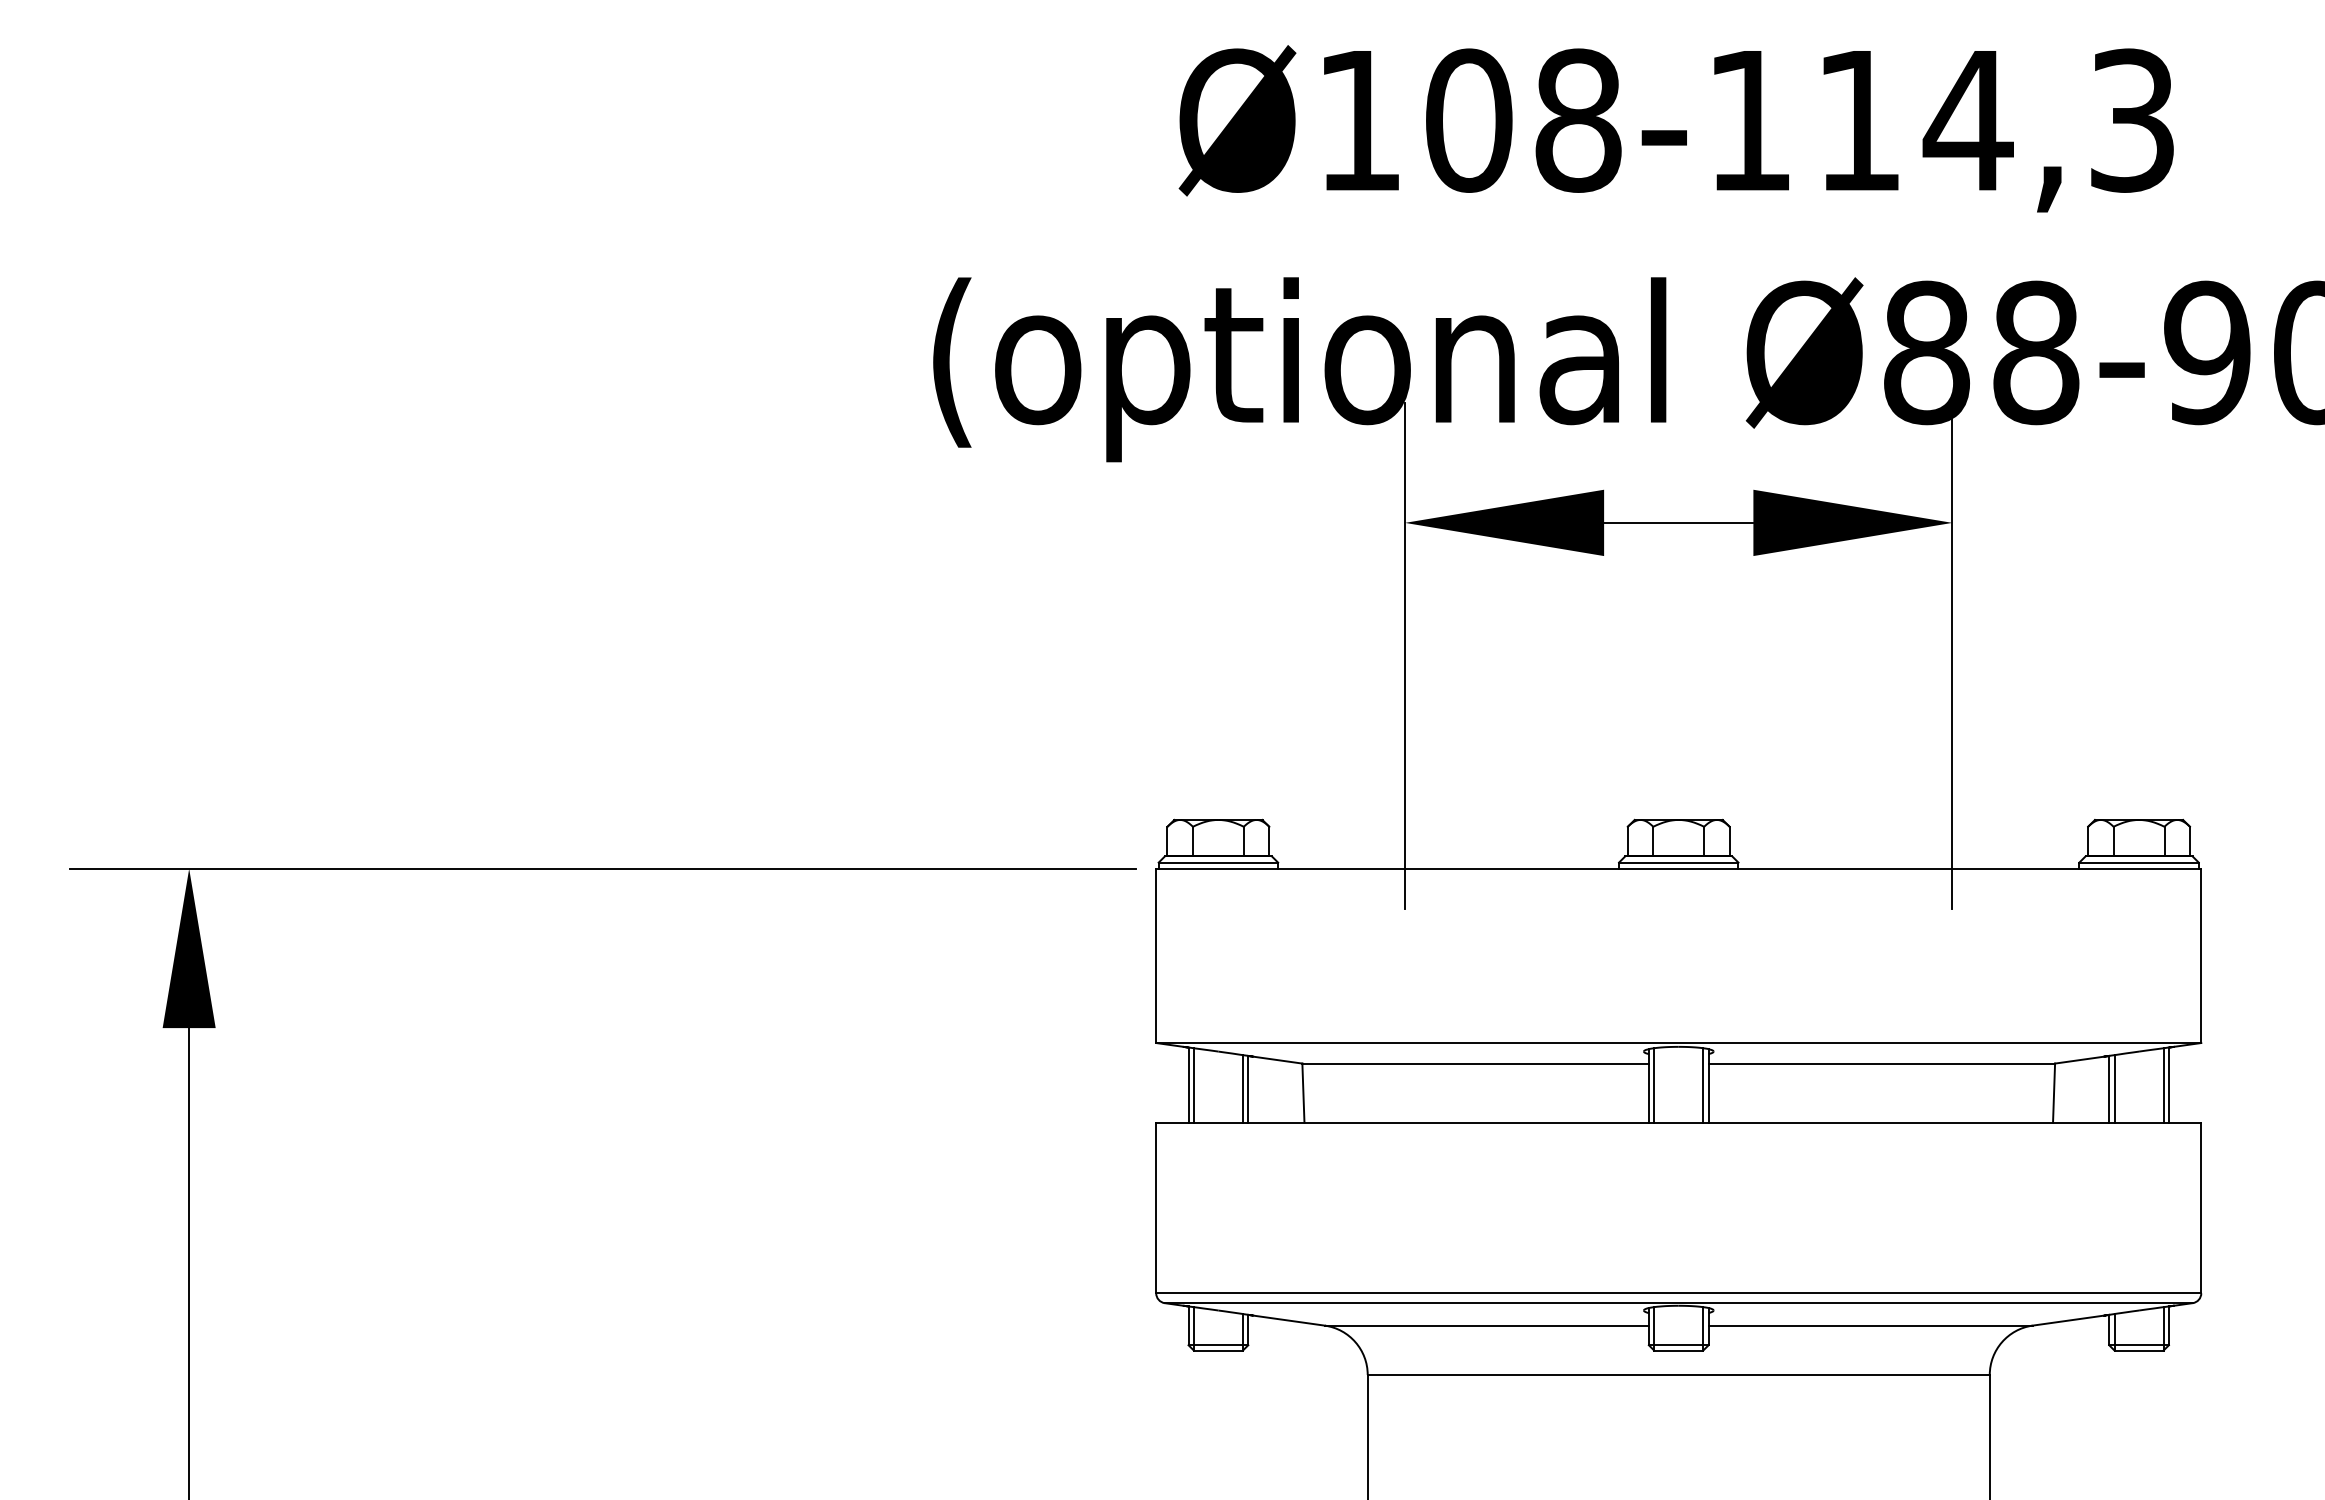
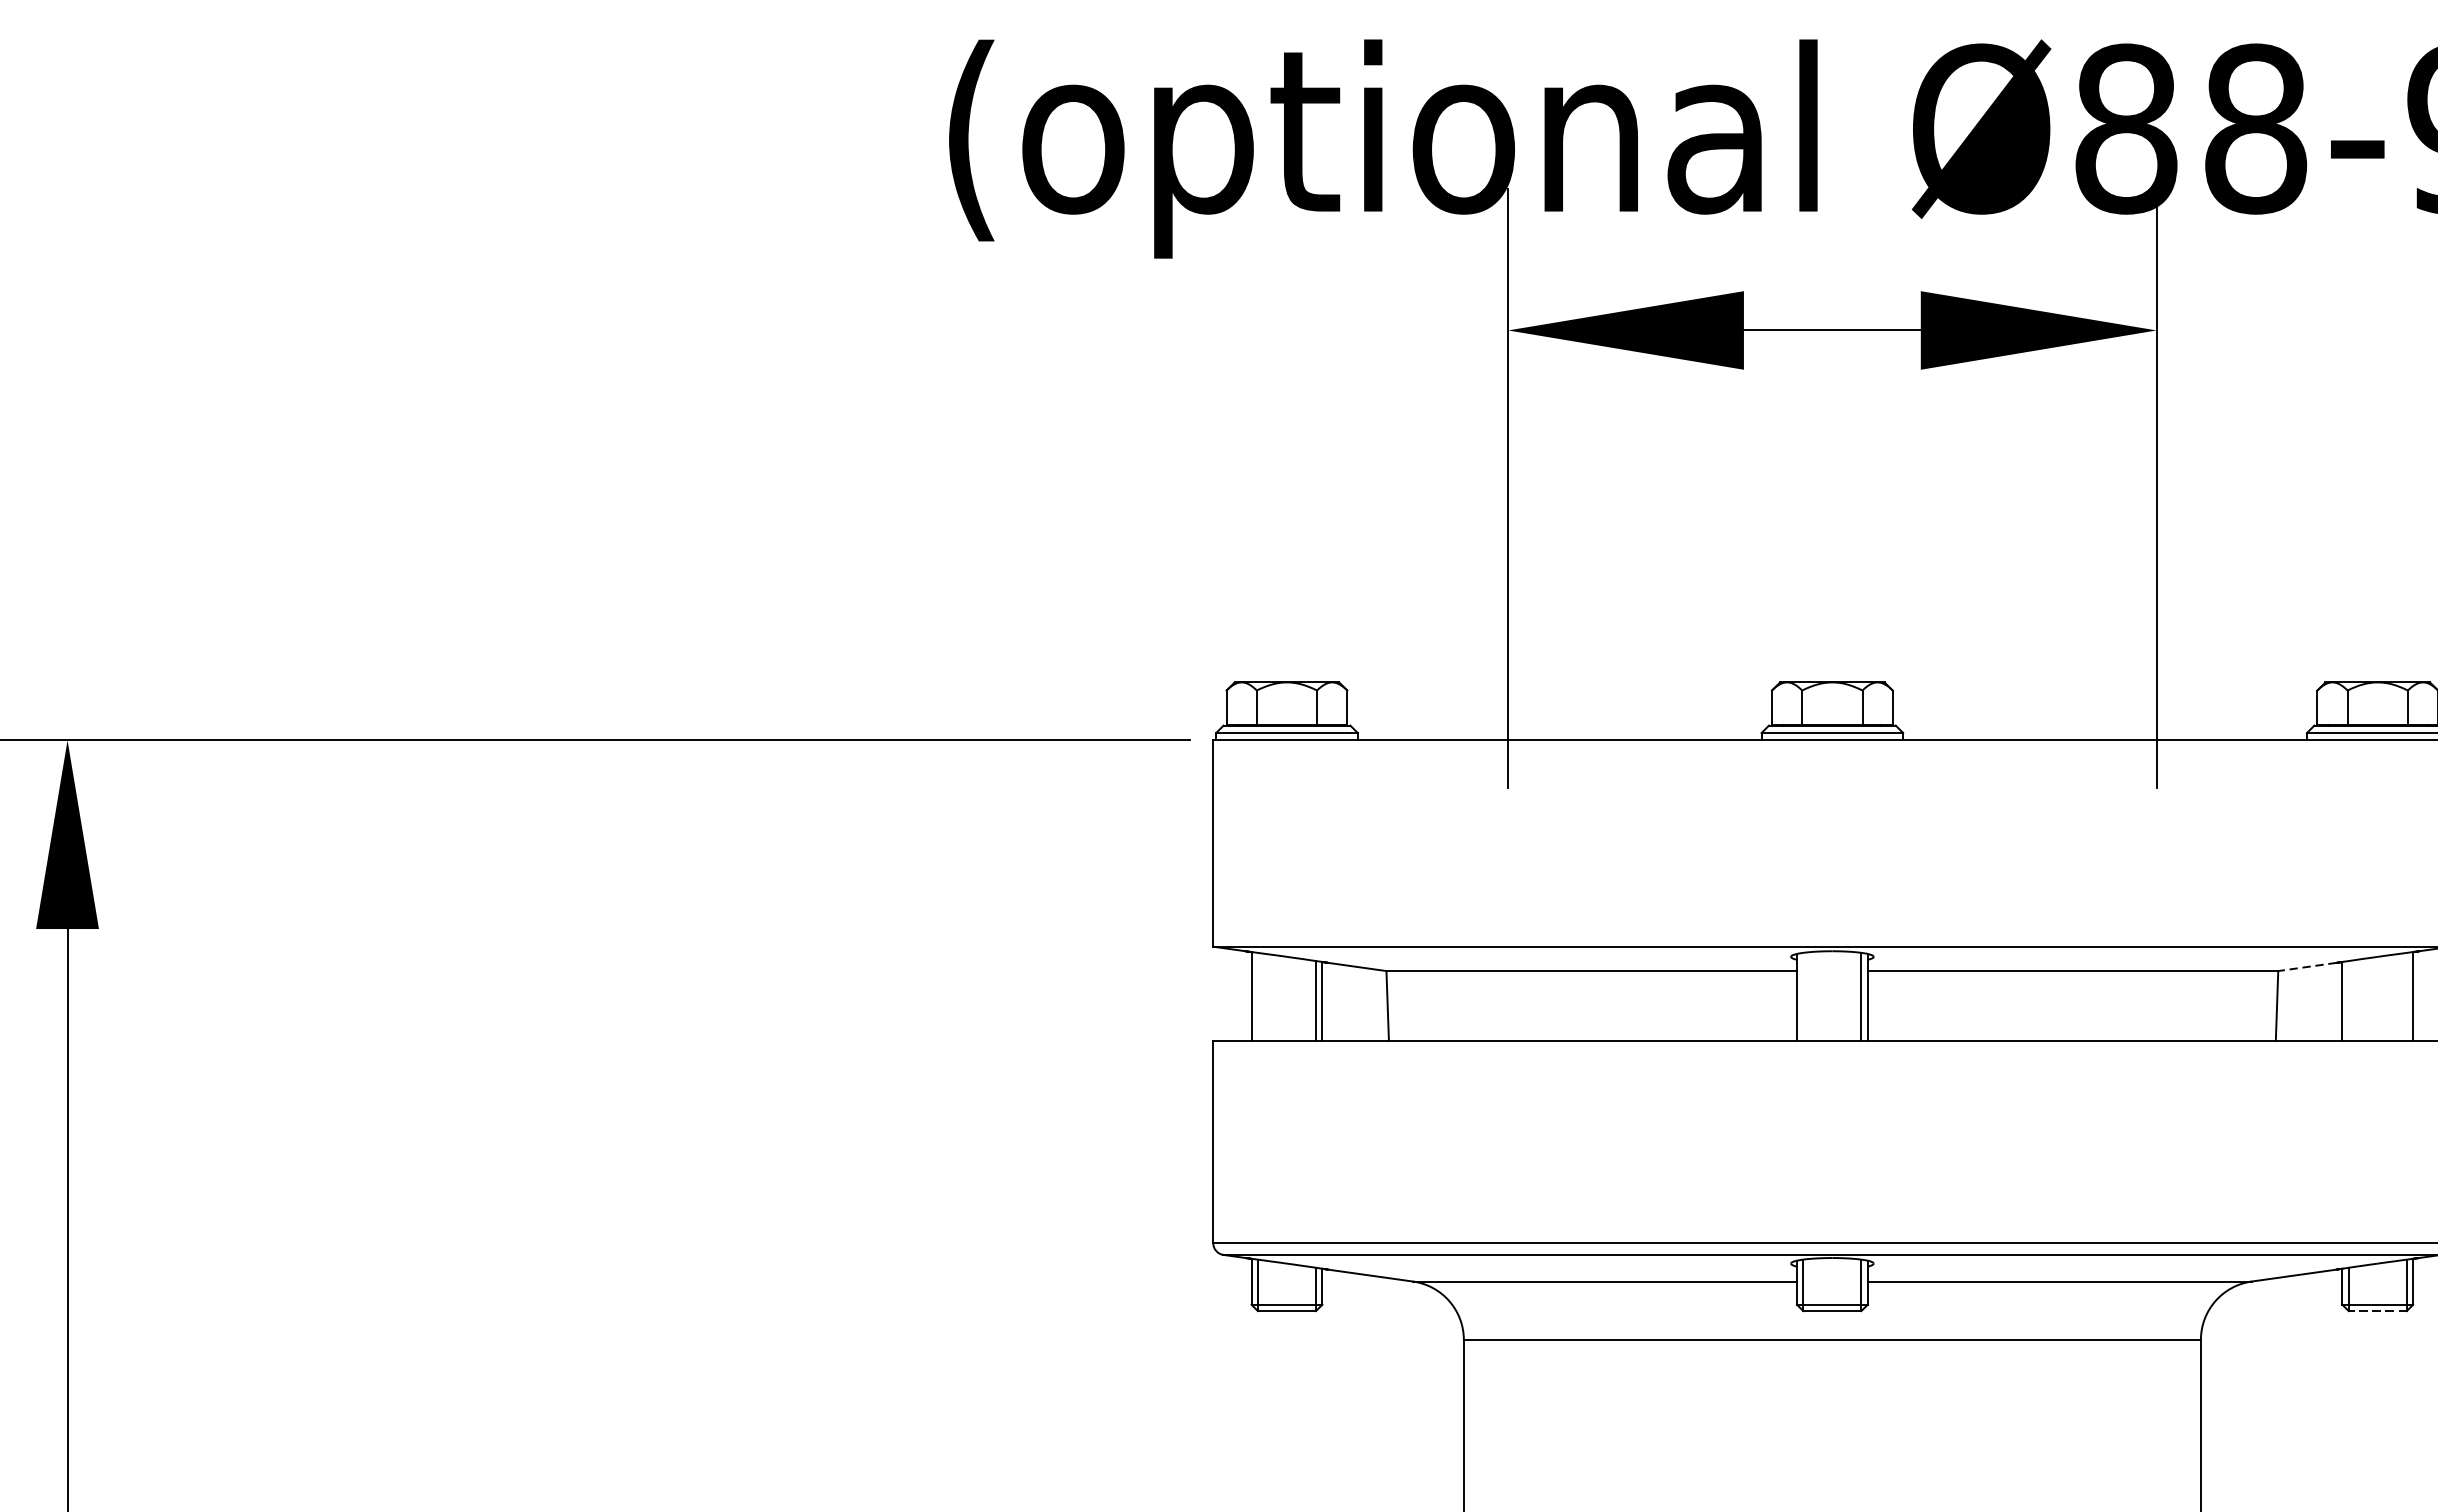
line: (2079, 1060) -> (2307, 967), solid -> dashed
line: (1193, 1085) -> (1257, 997), removed
line: (1654, 1085) -> (1803, 997), removed
line: (2163, 1085) -> (2406, 997), removed
line: (2114, 1088) -> (2348, 1000), removed
line: (2139, 1350) -> (2378, 1311), solid -> dashed

